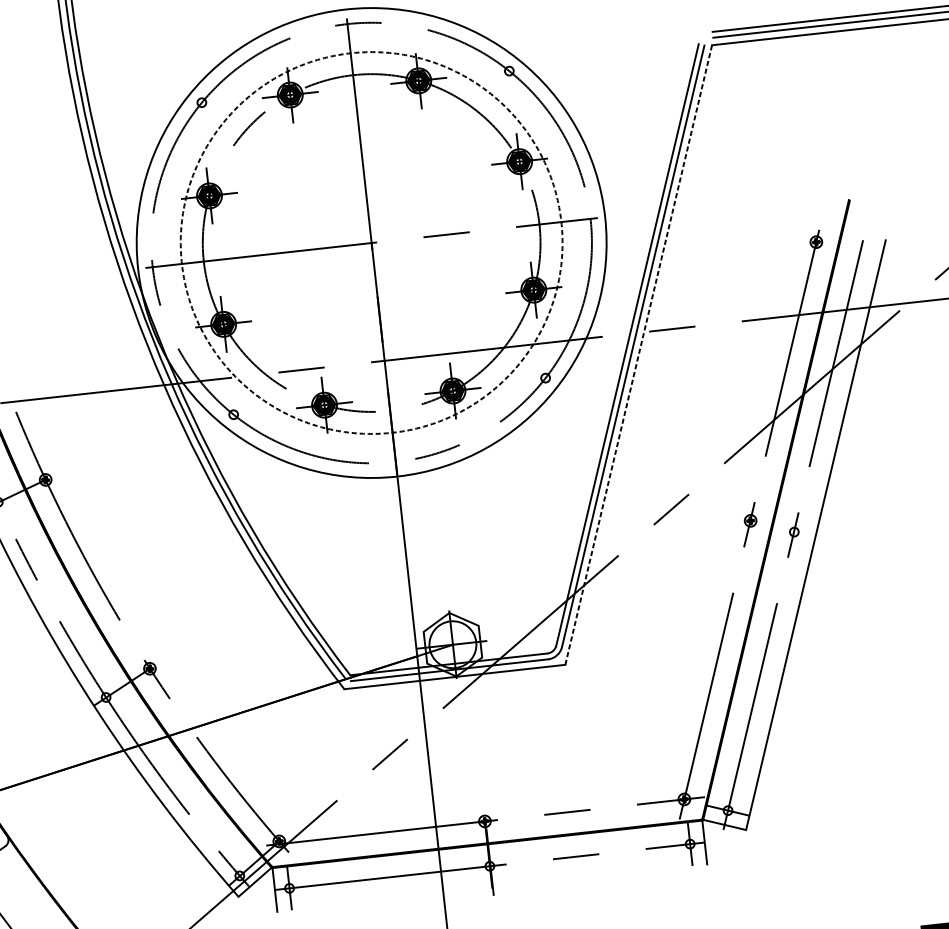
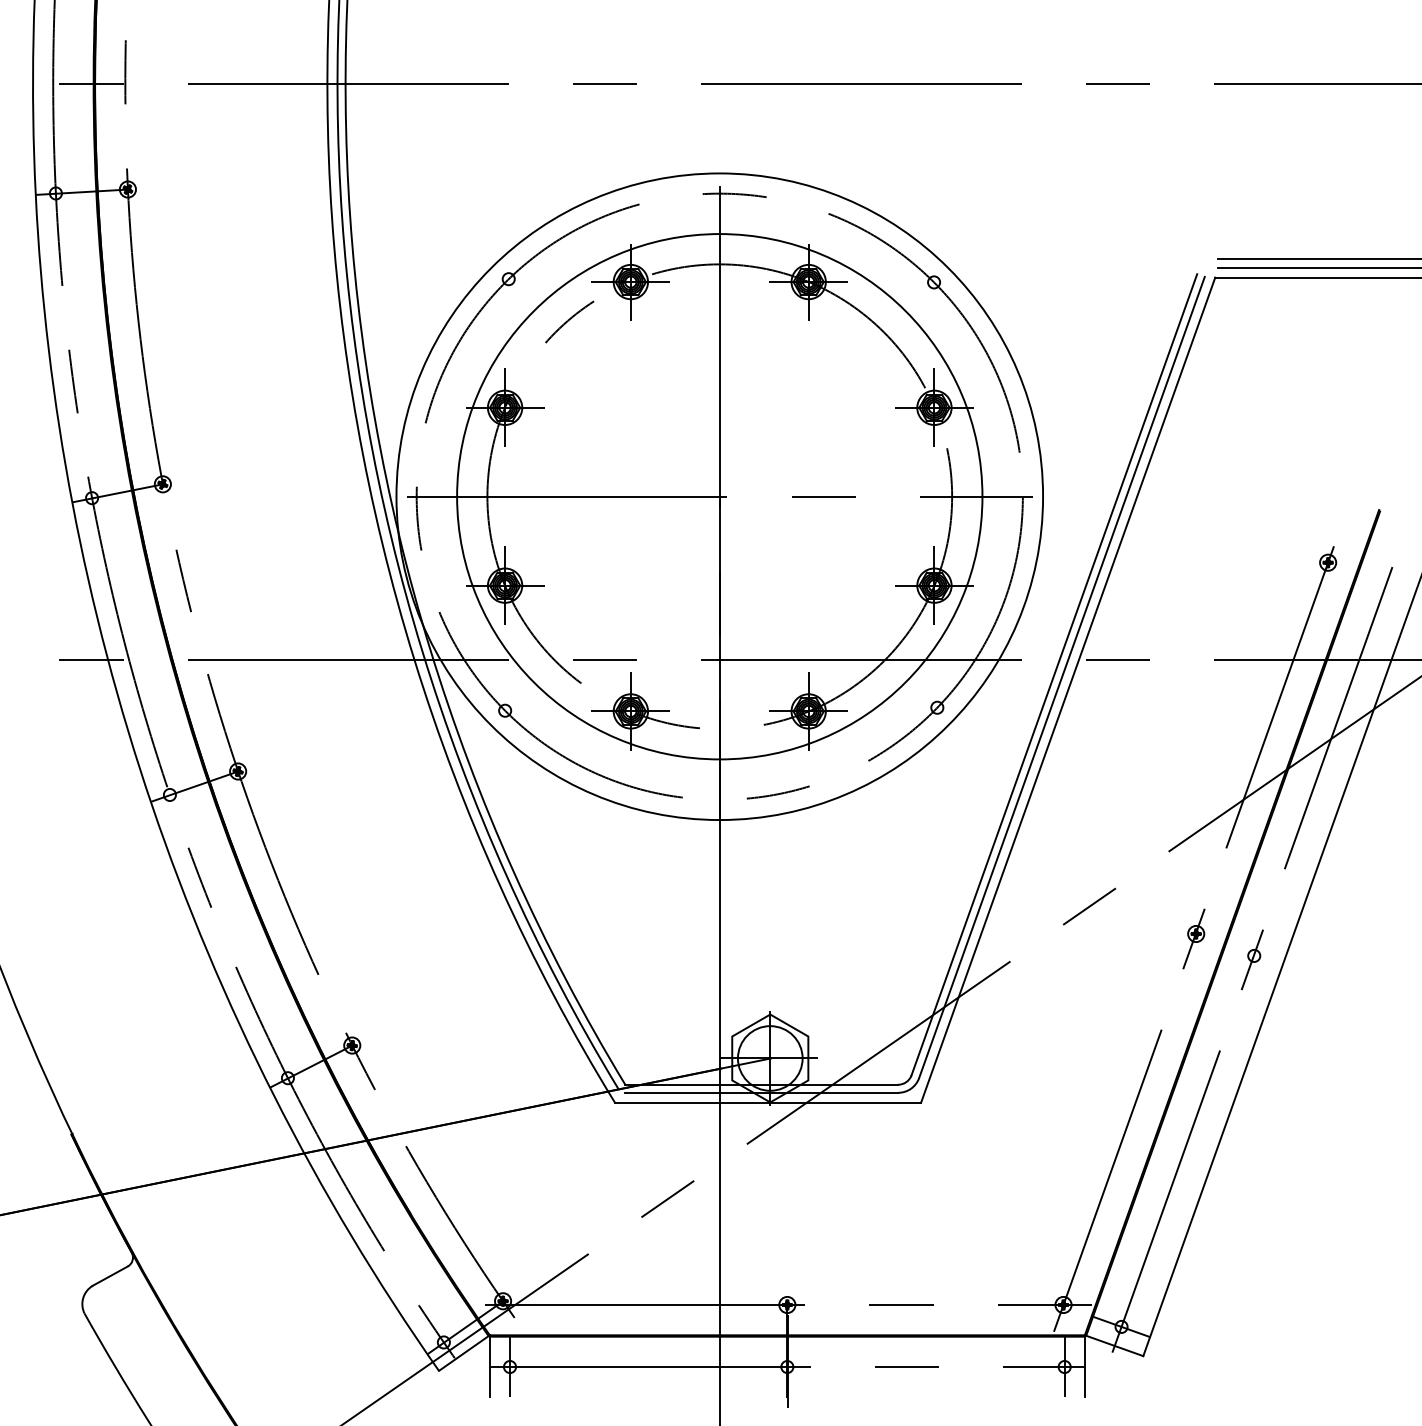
circle: (371, 242) -> (719, 496), dashed -> solid
line: (638, 354) -> (1068, 689), dashed -> solid

